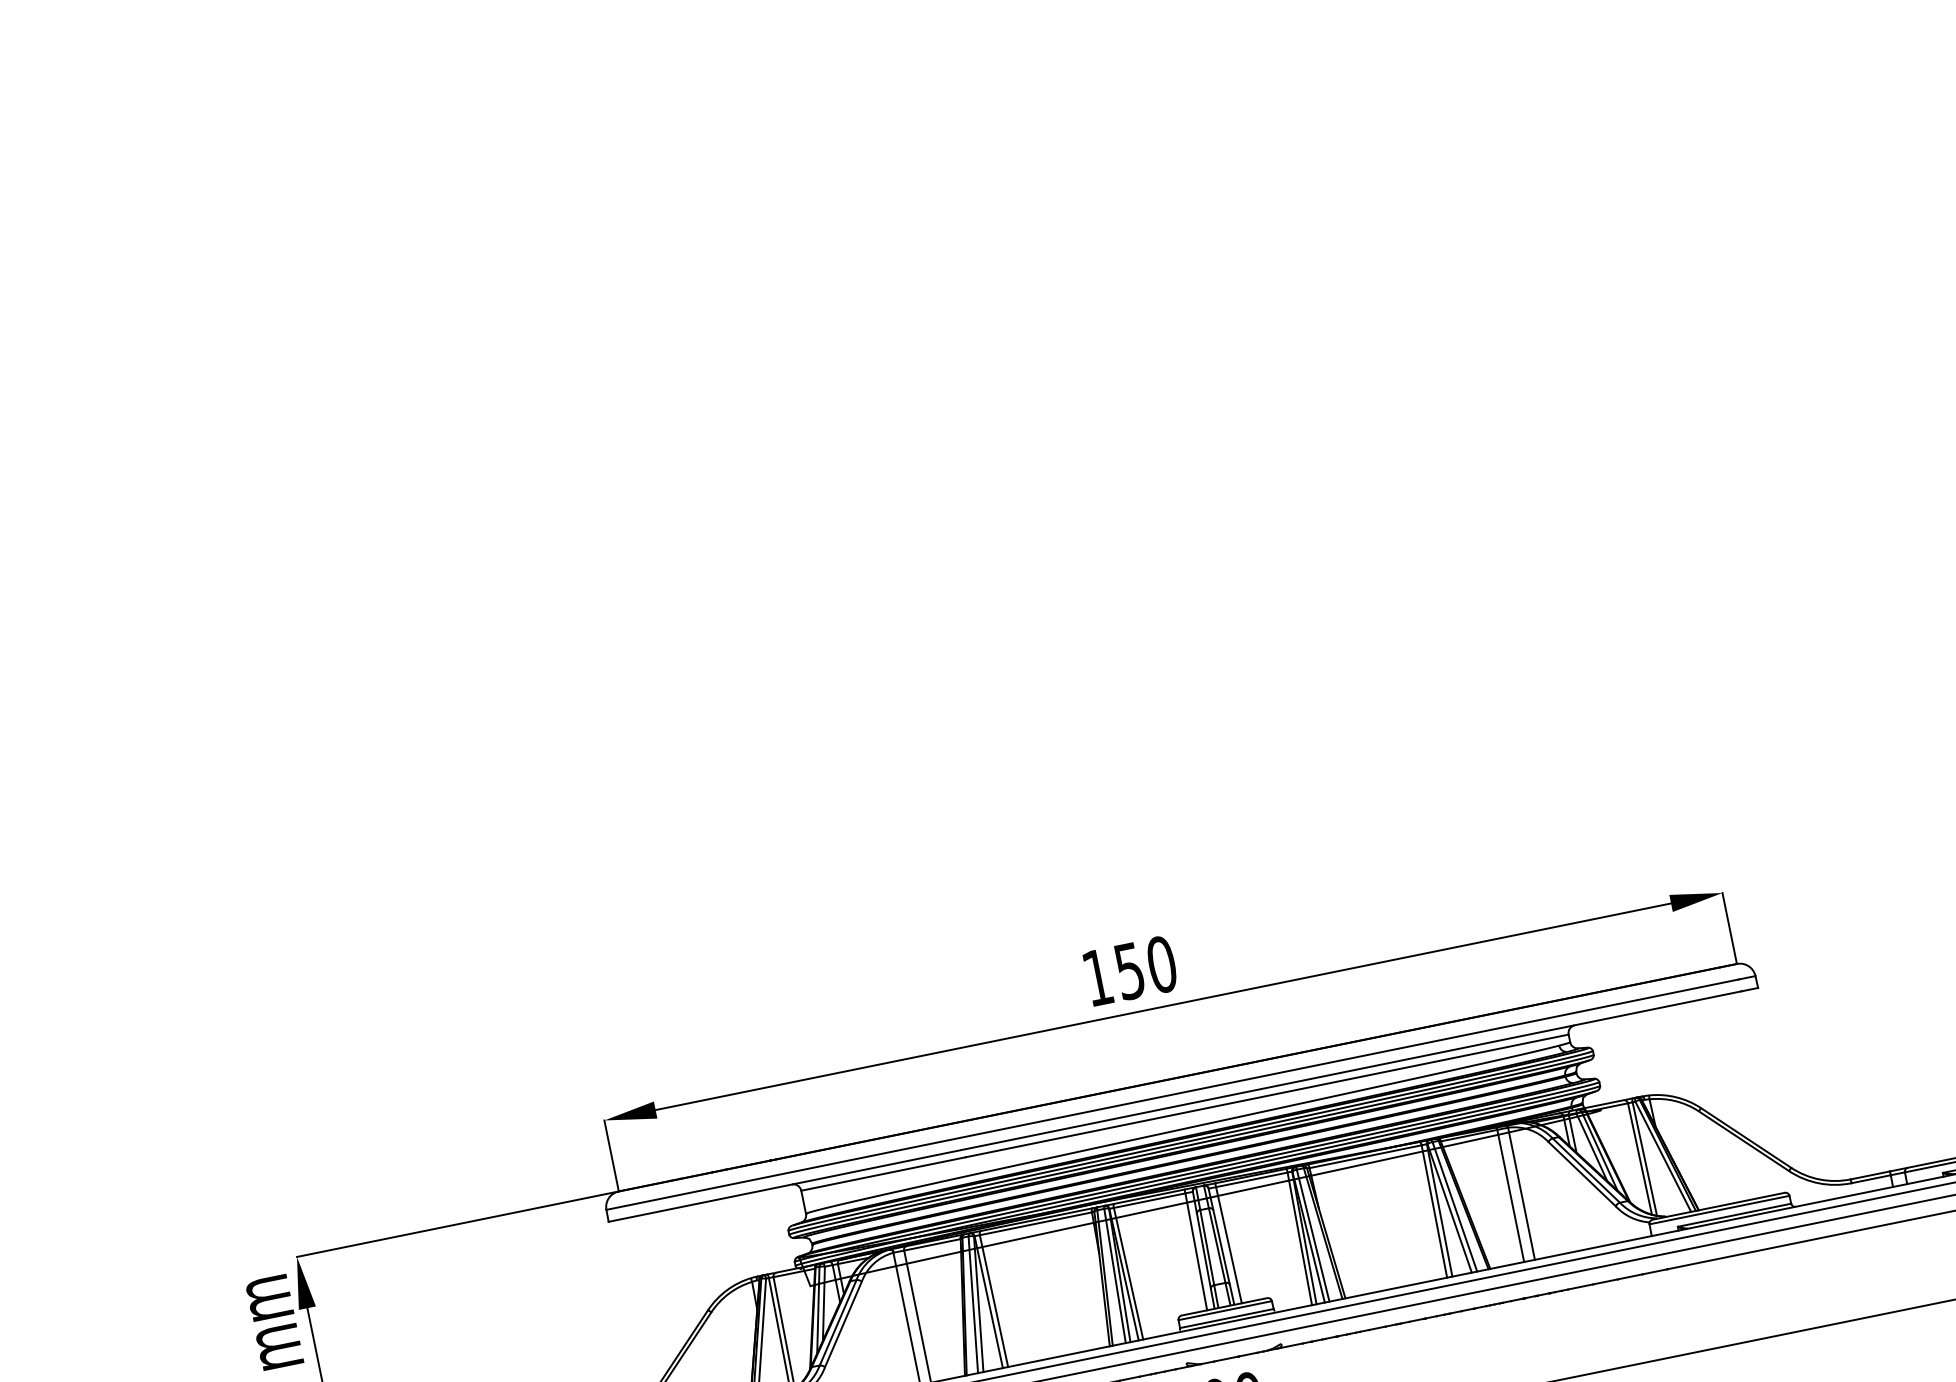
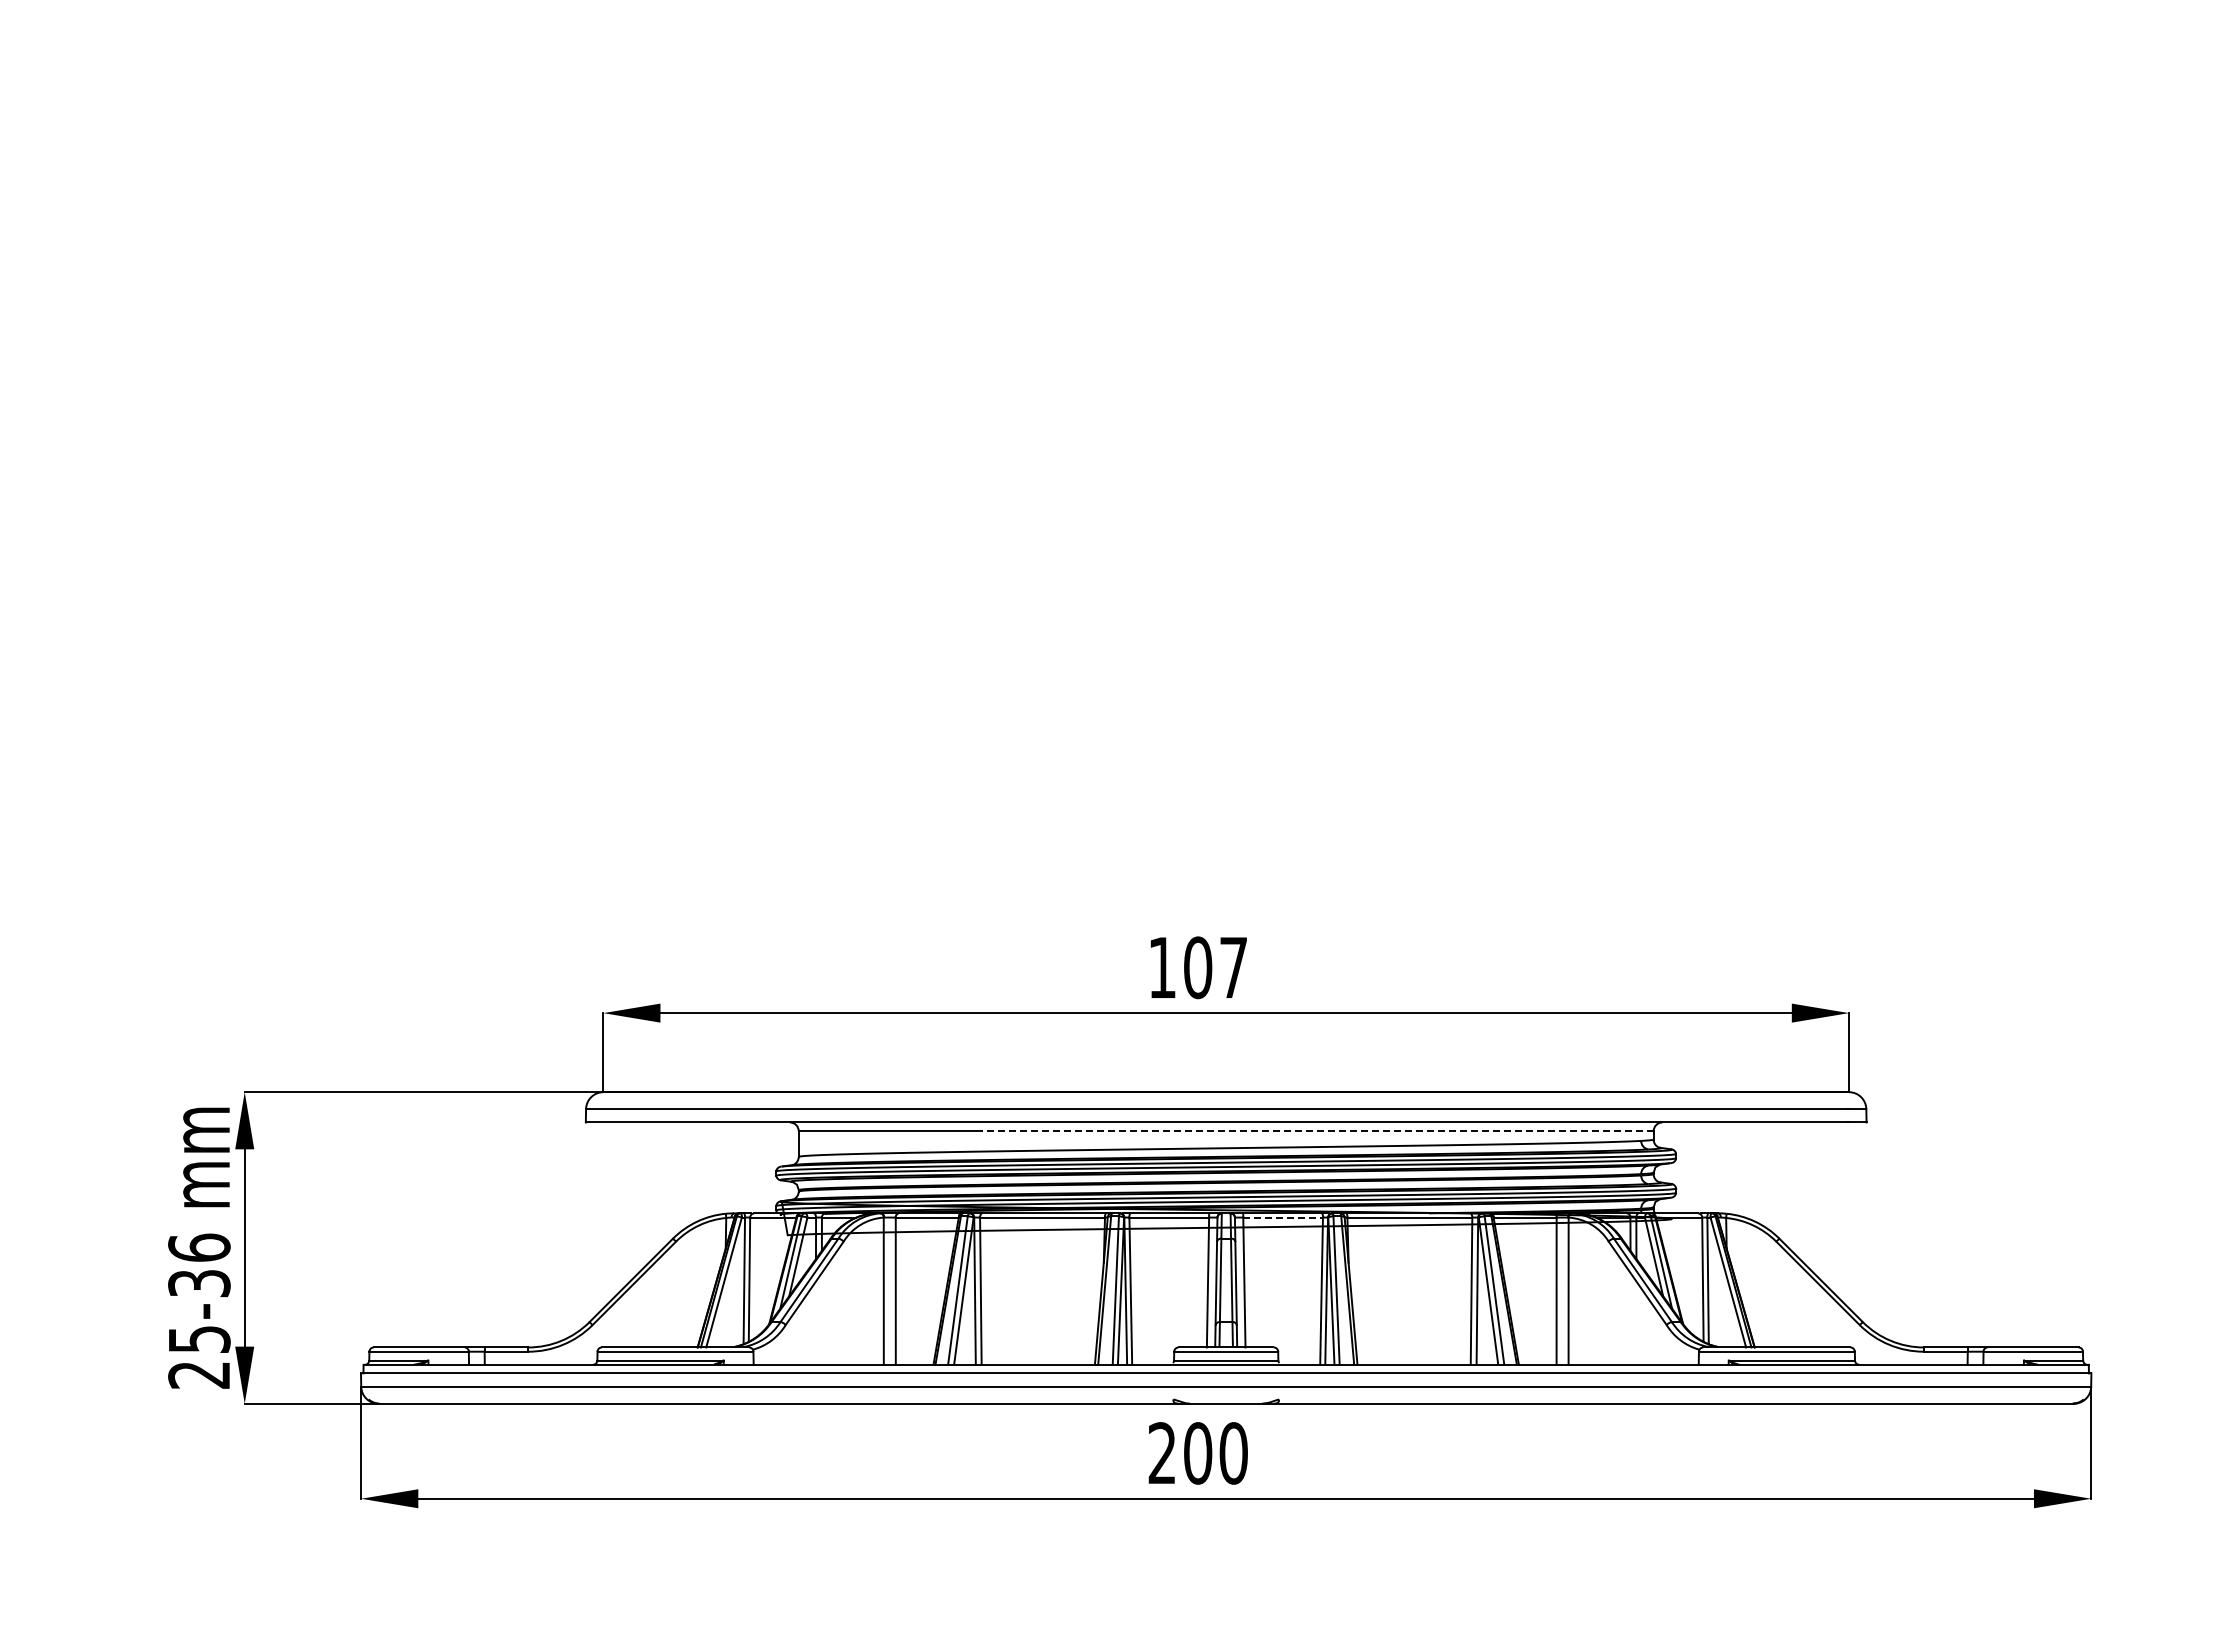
text: (1145, 967) -> (1215, 967), 150 -> 107
line: (1266, 1096) -> (1317, 1131), solid -> dashed
line: (1252, 1179) -> (1283, 1217), solid -> dashed

